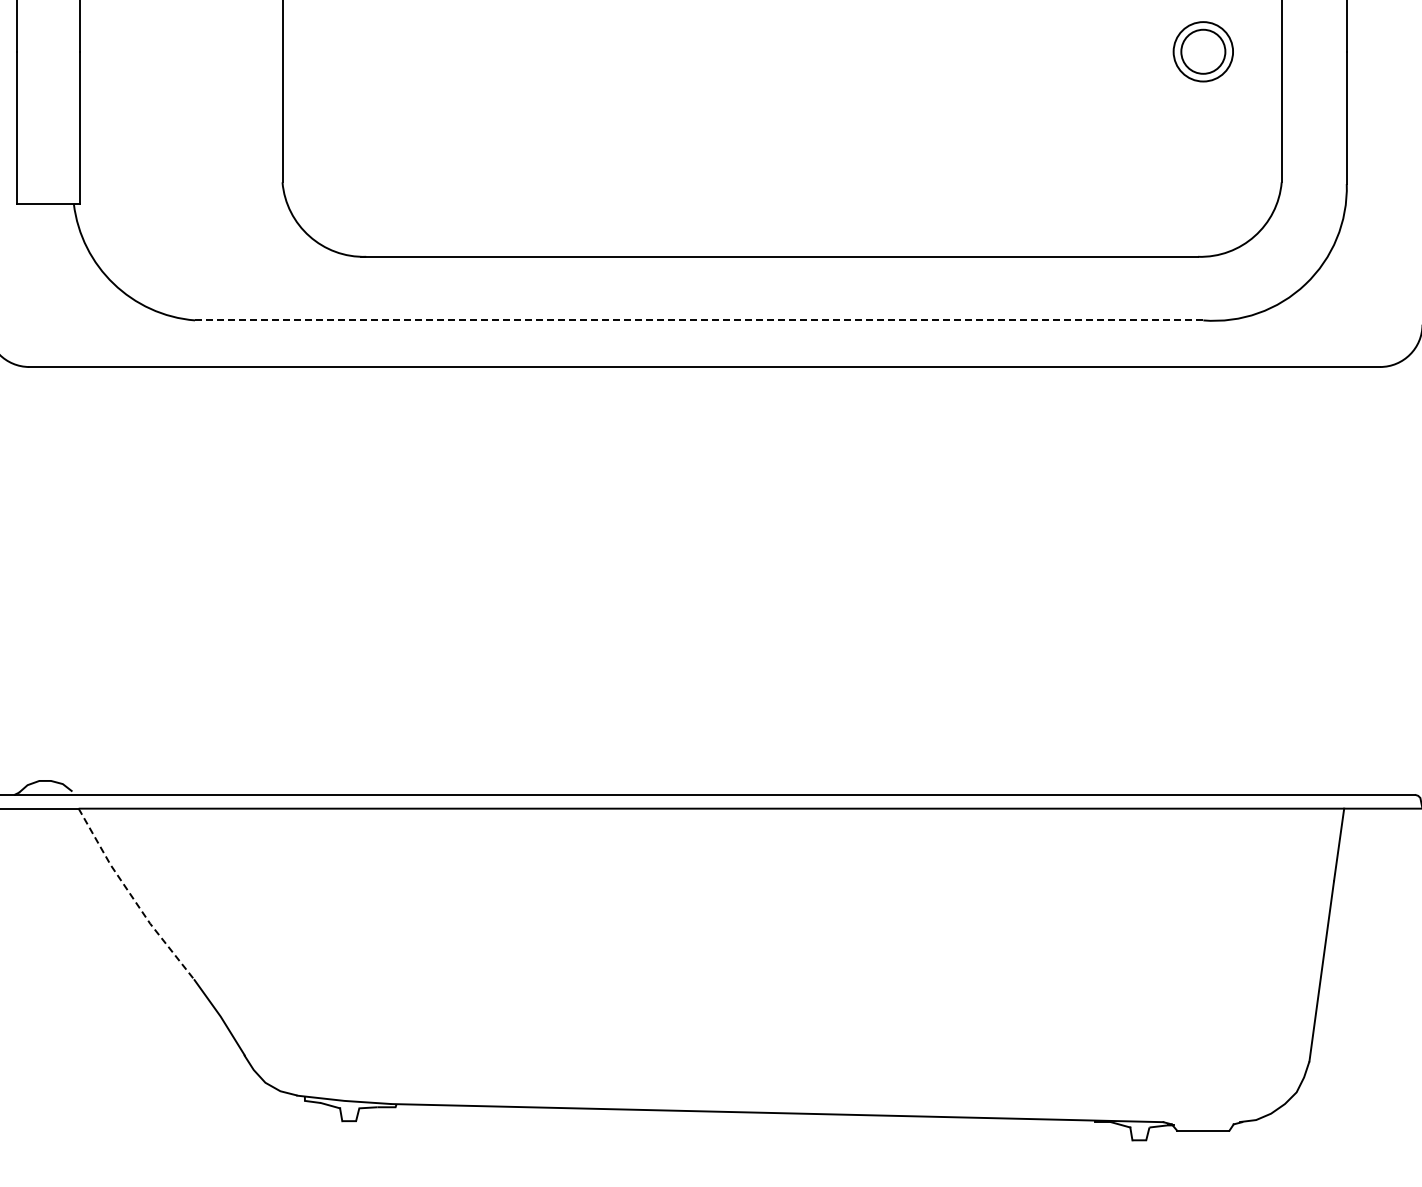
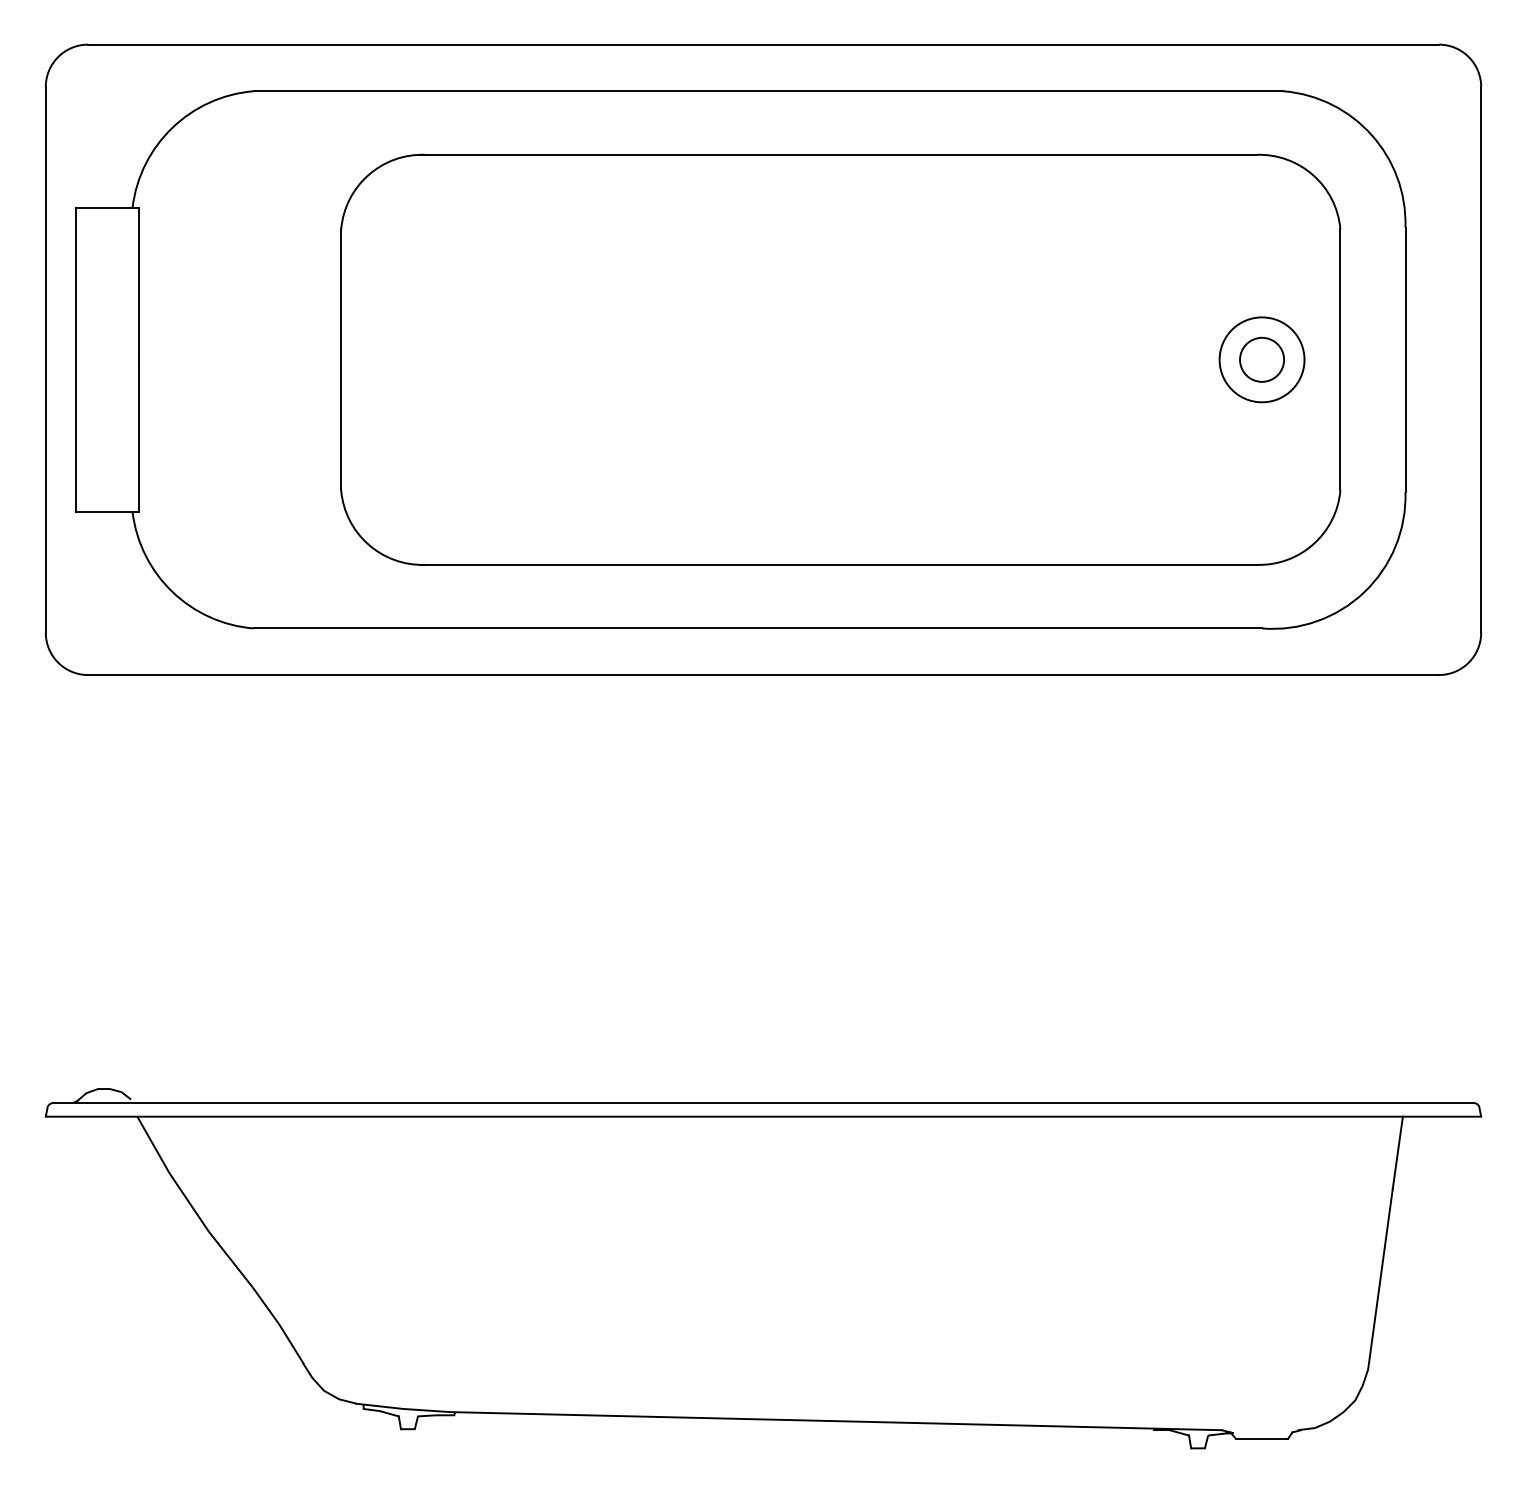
circle: (1202, 51) -> (1261, 359), size x1.43
line: (699, 320) -> (758, 628), dashed -> solid
line: (131, 896) -> (190, 1204), dashed -> solid

